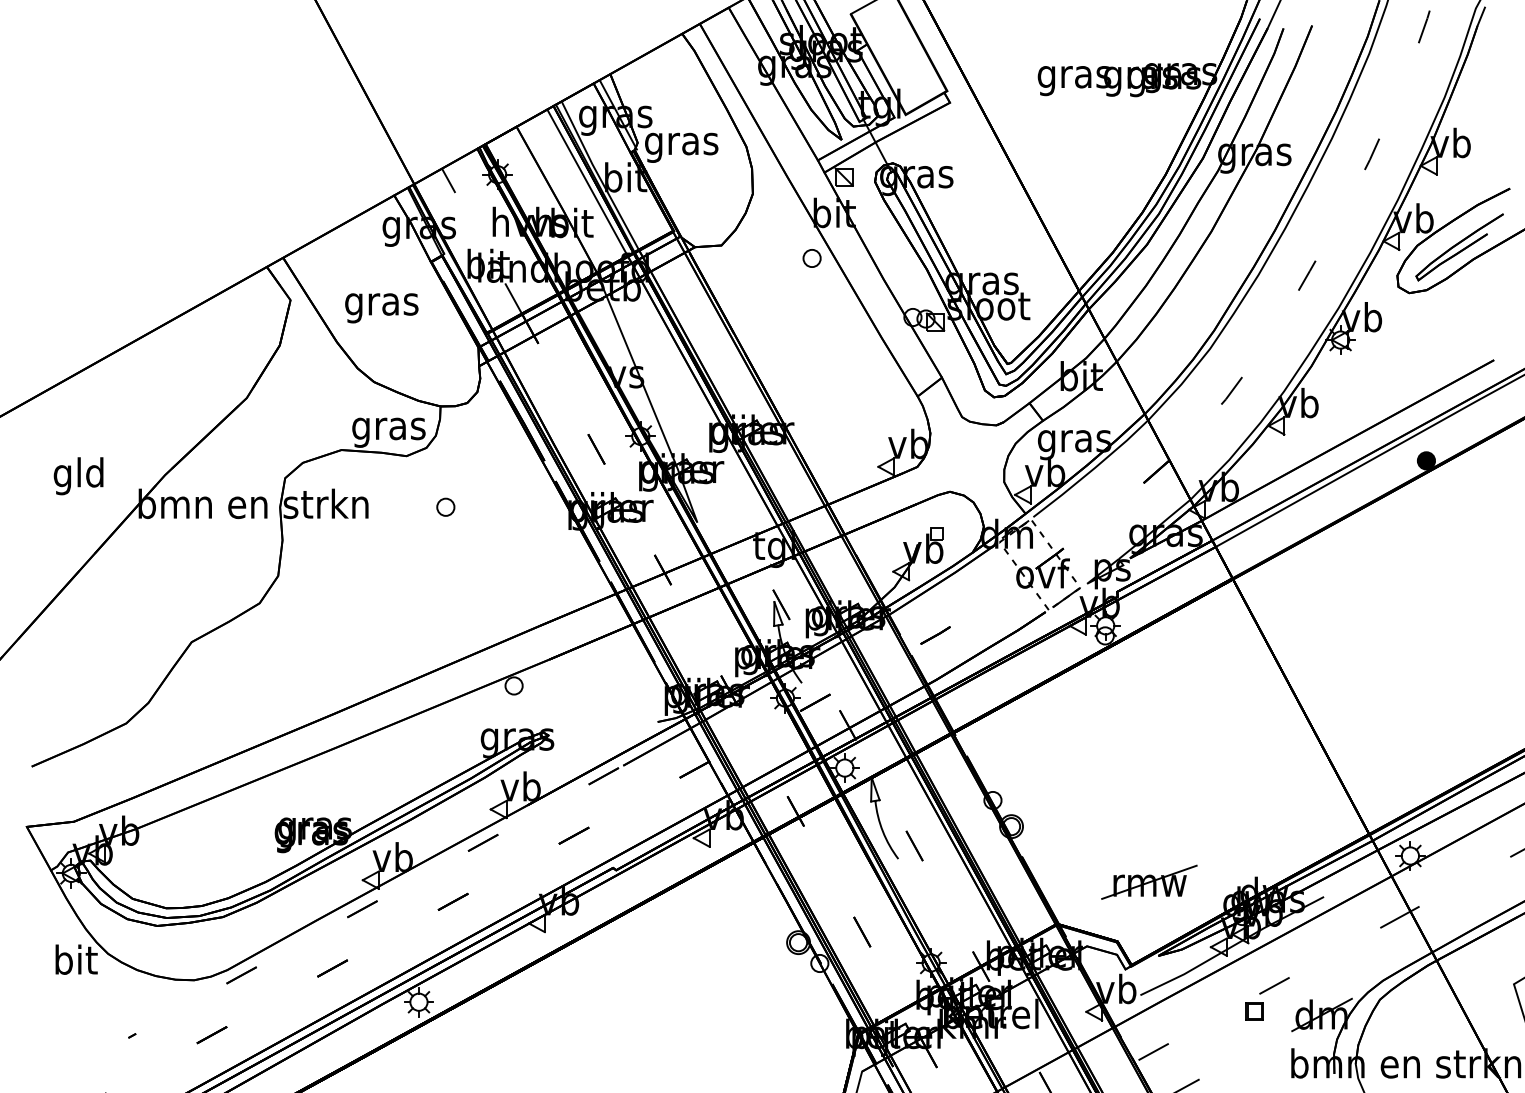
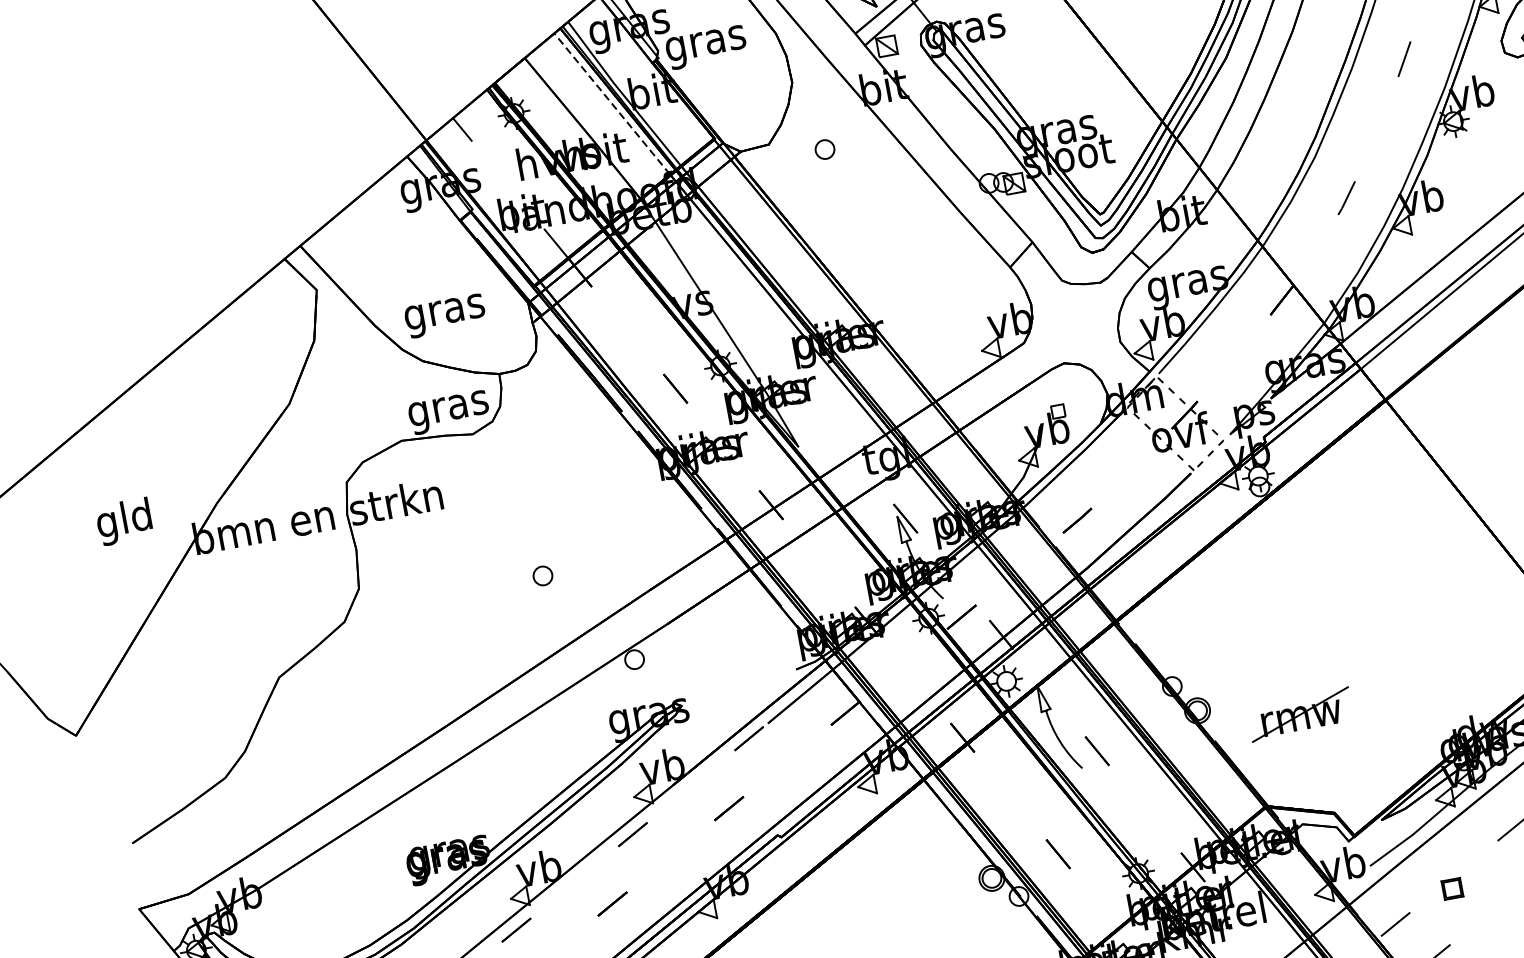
line: (587, 182) -> (612, 103), solid -> dashed
part: (811, 258) -> (824, 149), moved
text: (381, 308) -> (445, 316), moved
part: (445, 506) -> (542, 575), moved
line: (1066, 597) -> (1210, 453), removed
part: (1149, 881) -> (1300, 713), moved
part: (1254, 1011) -> (1452, 888), moved

